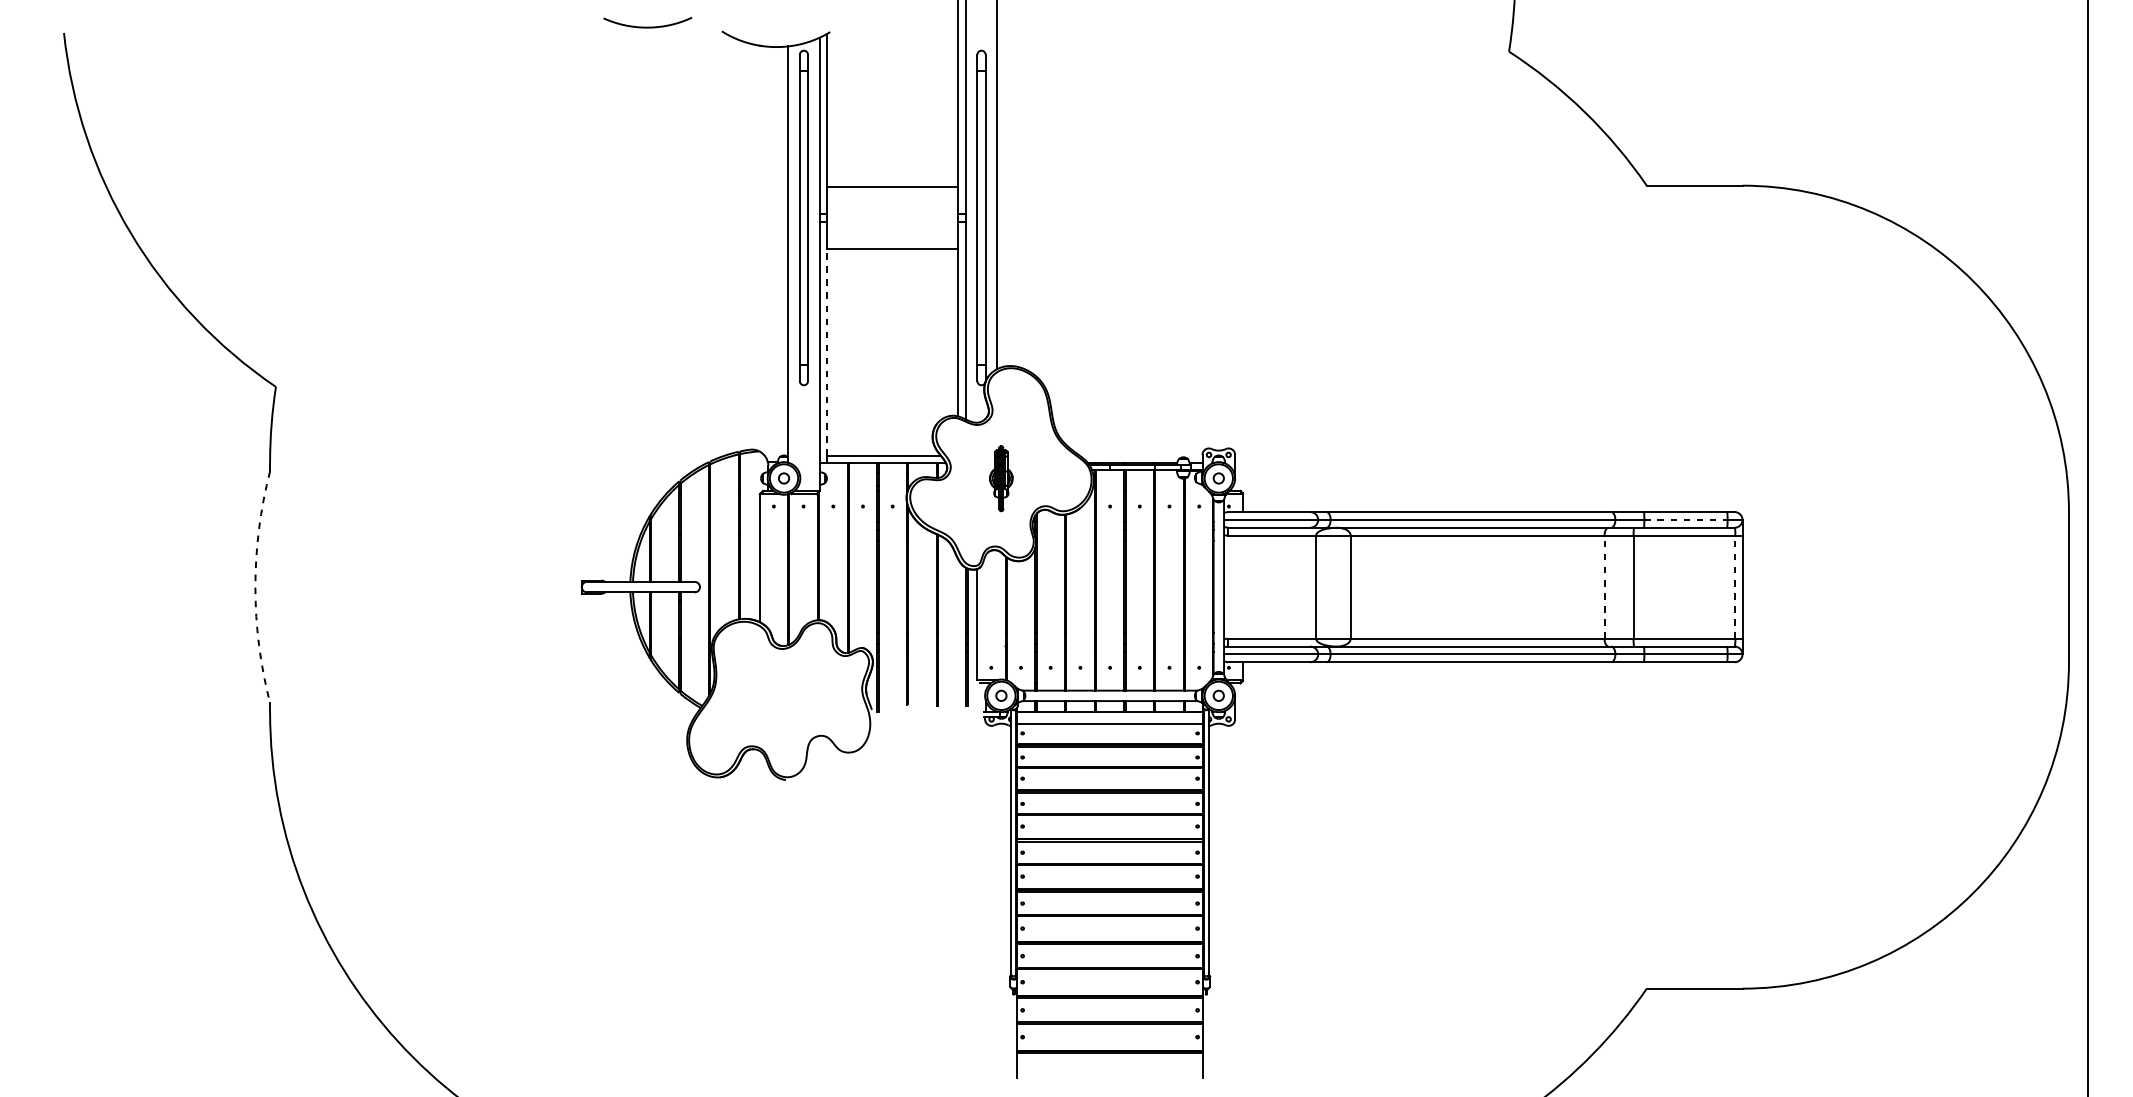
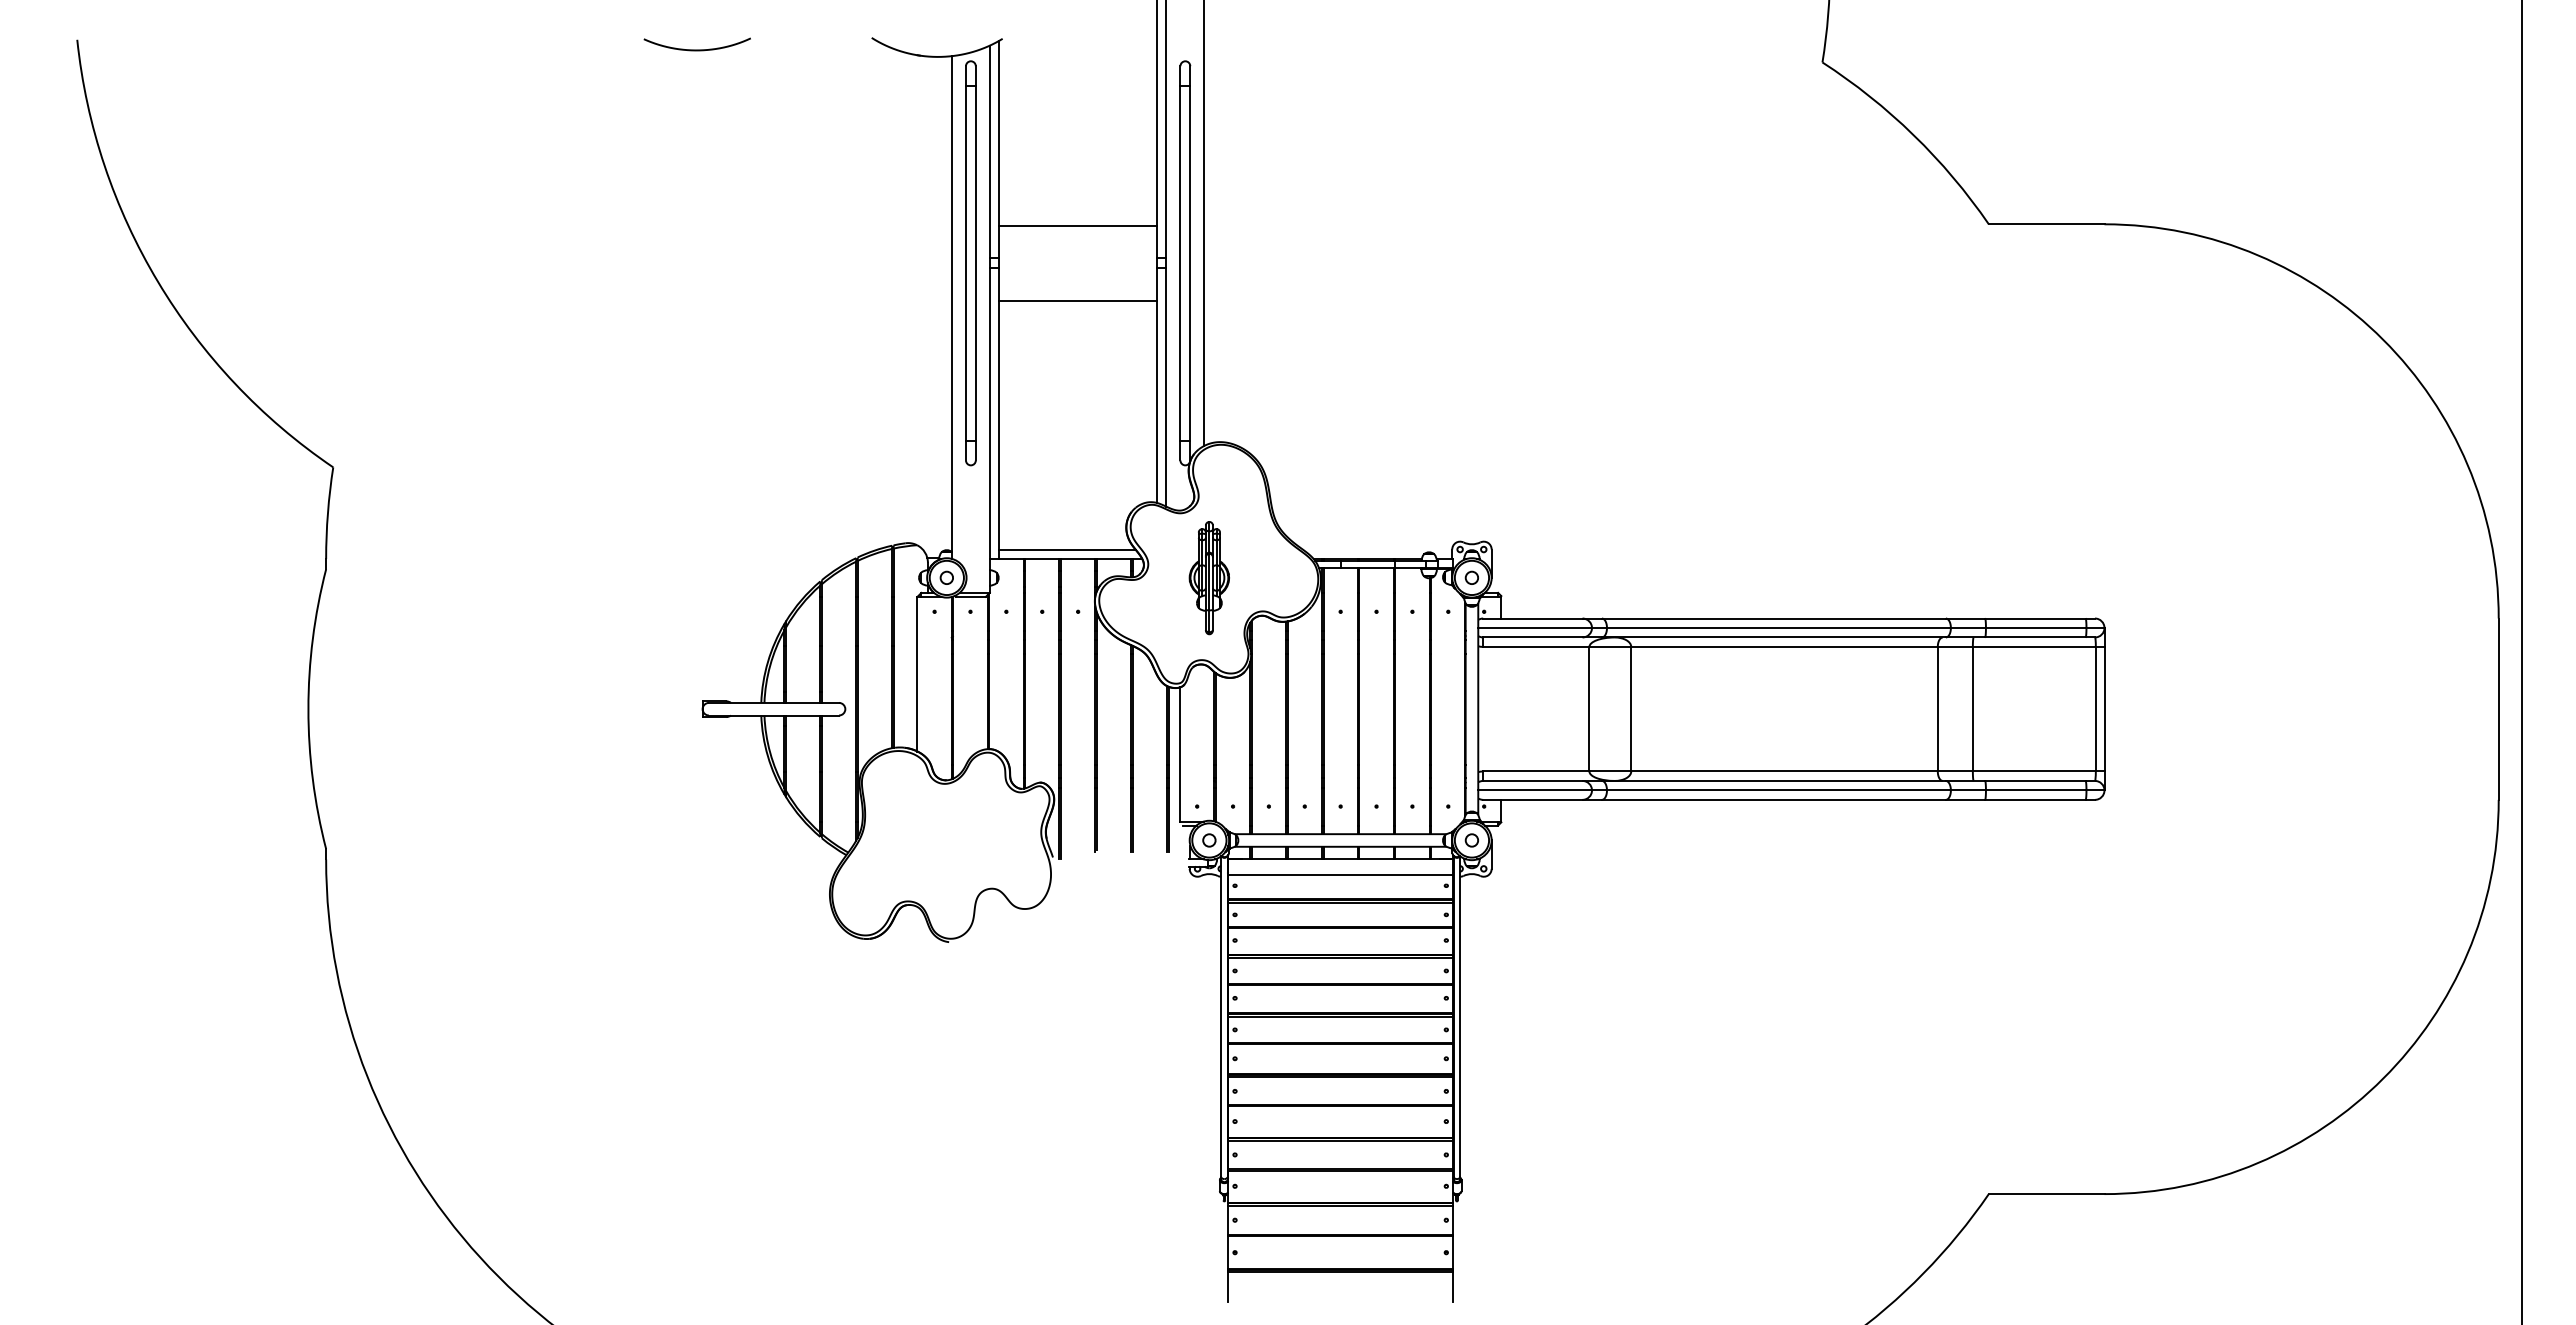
curve: (647, 26) -> (696, 49), moved
line: (827, 352) -> (999, 425), dashed -> solid
part: (1000, 478) -> (1208, 578), size x1.43
line: (1686, 520) -> (2036, 628), dashed -> solid
line: (1604, 586) -> (1937, 708), dashed -> solid
line: (1735, 586) -> (2095, 708), dashed -> solid
arc: (255, 587) -> (308, 709), dashed -> solid

